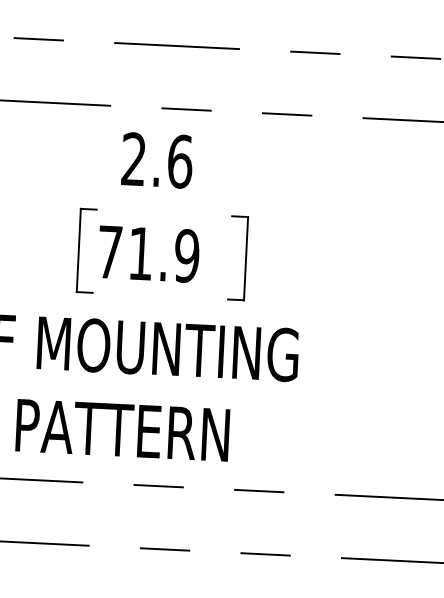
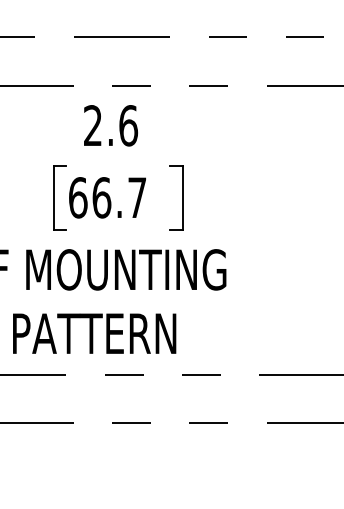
text: (148, 253) -> (107, 197), 71.9 -> 66.7

